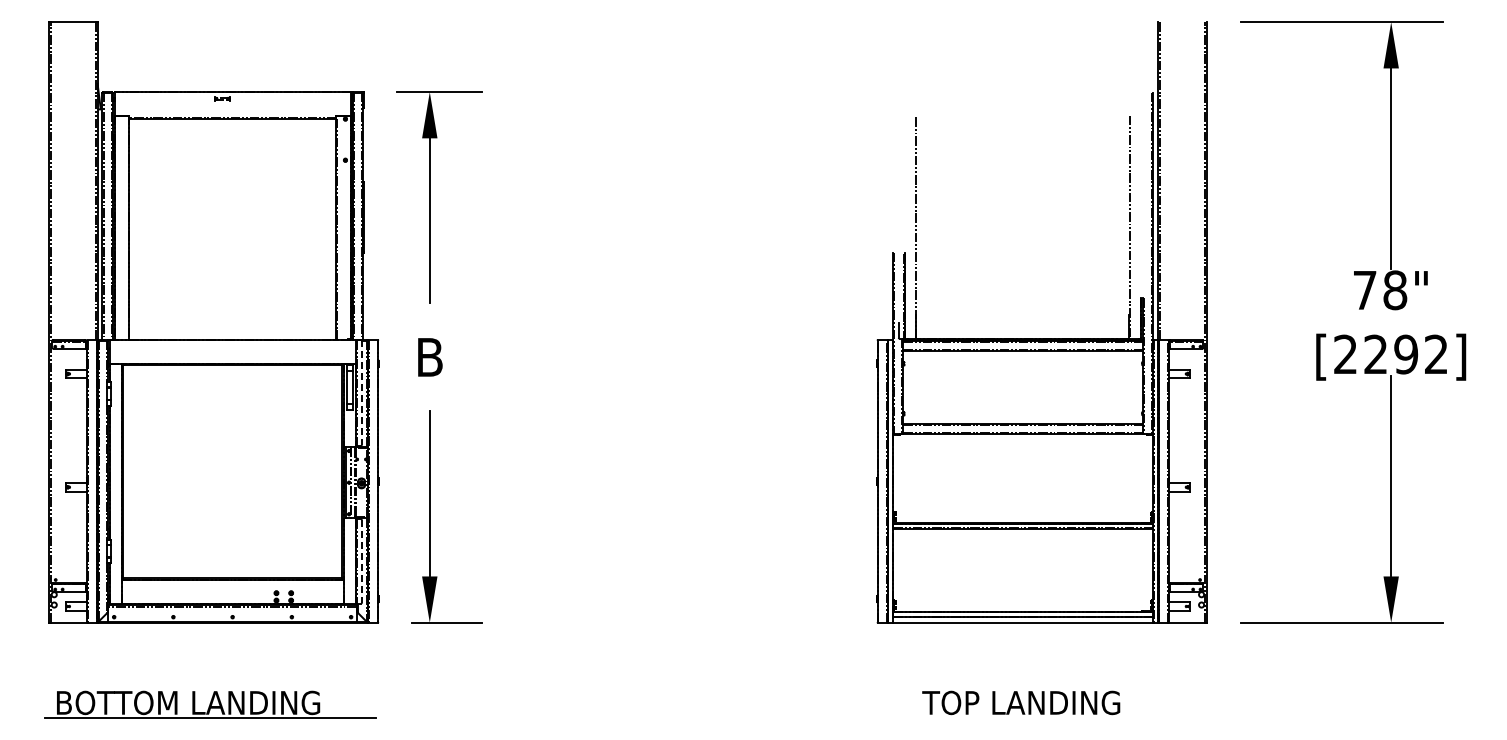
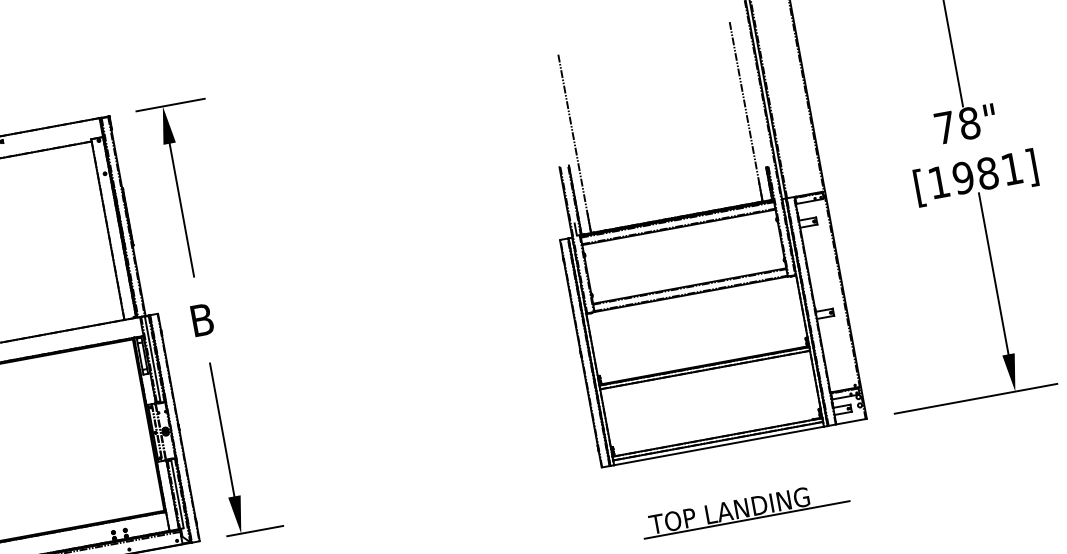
text: (1390, 354) -> (975, 175), [2292] -> [1981]
line: (361, 393) -> (152, 359), dashed -> solid
line: (361, 562) -> (177, 495), dashed -> solid
line: (1040, 717) -> (746, 519), added

